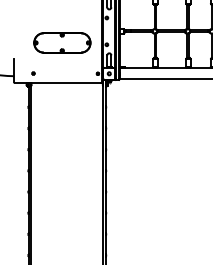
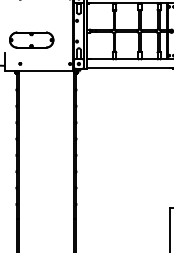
part: (62, 42) -> (31, 39), moved

